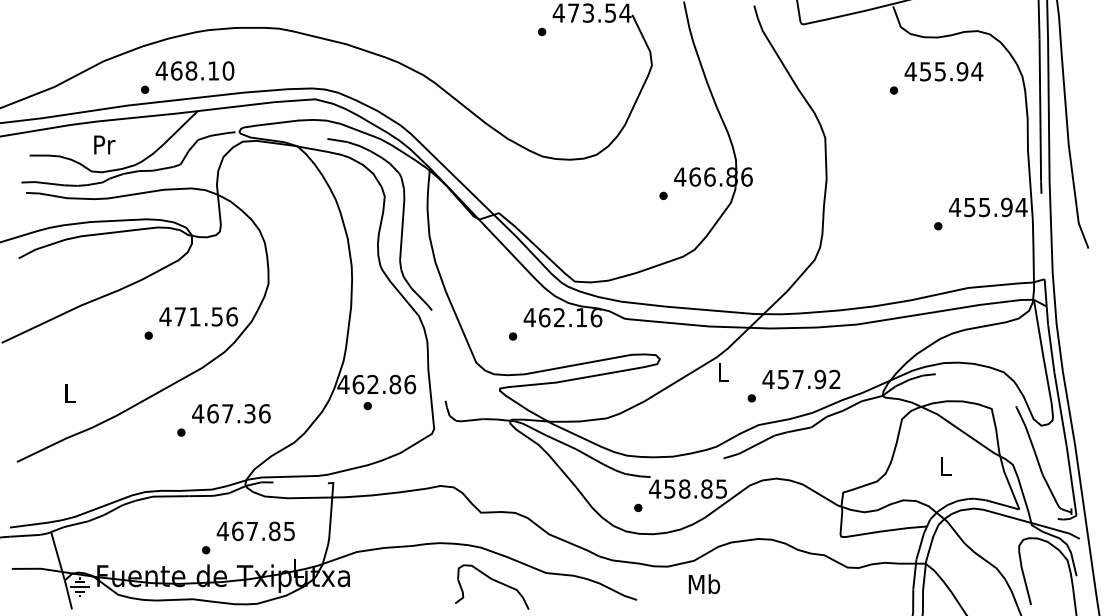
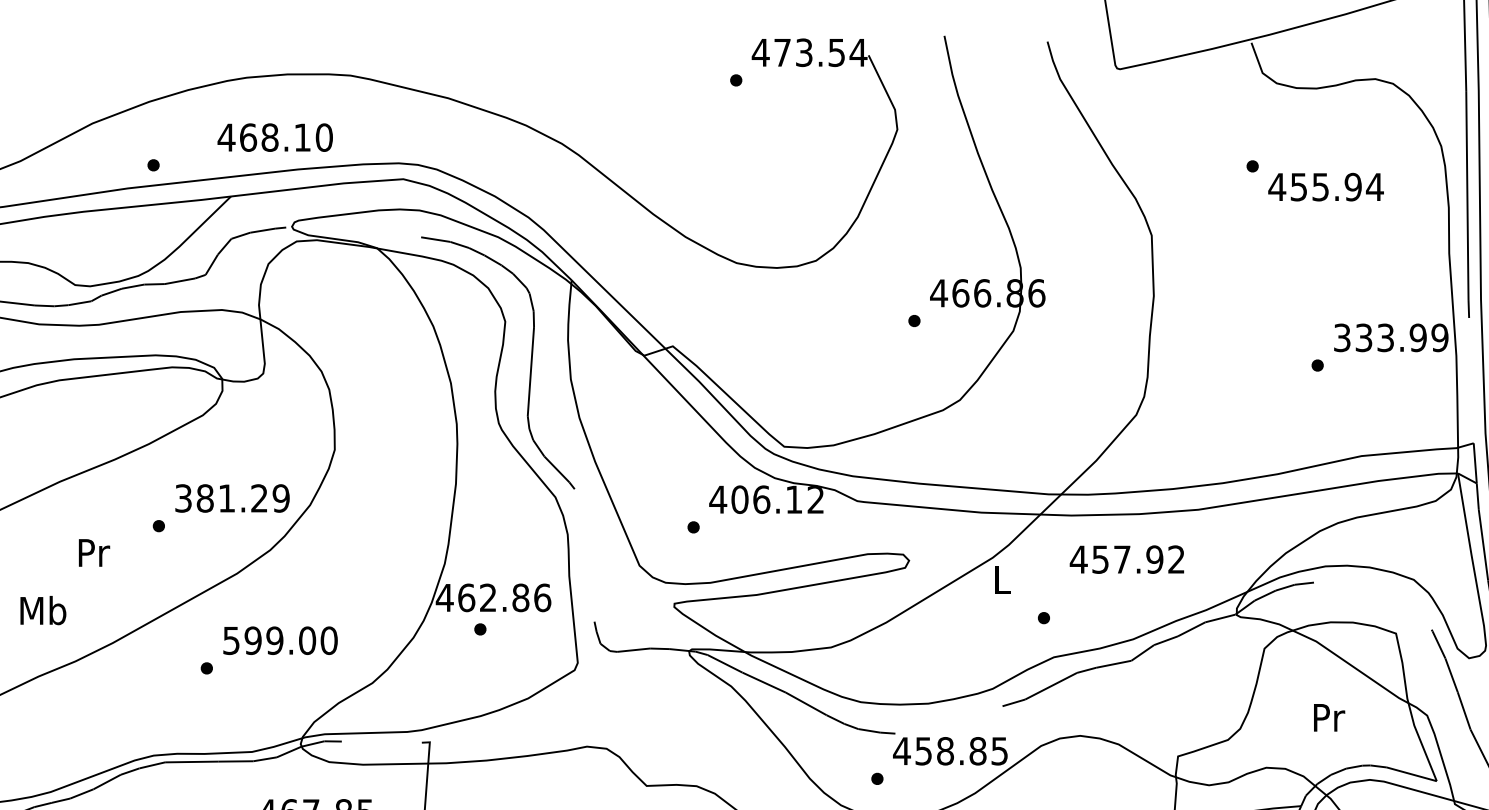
text: (194, 70) -> (274, 136), moved
text: (943, 71) -> (1325, 186), moved
text: (104, 144) -> (93, 552), moved
text: (987, 207) -> (1389, 337), 455.94 -> 333.99
text: (198, 316) -> (231, 497), 471.56 -> 381.29
text: (570, 317) -> (777, 499), 462.16 -> 406.12
text: (801, 379) -> (1127, 559), moved
text: (69, 393) -> (42, 610), L -> Mb
text: (231, 413) -> (280, 640), 467.36 -> 599.00
text: (945, 465) -> (1328, 716), L -> Pr

